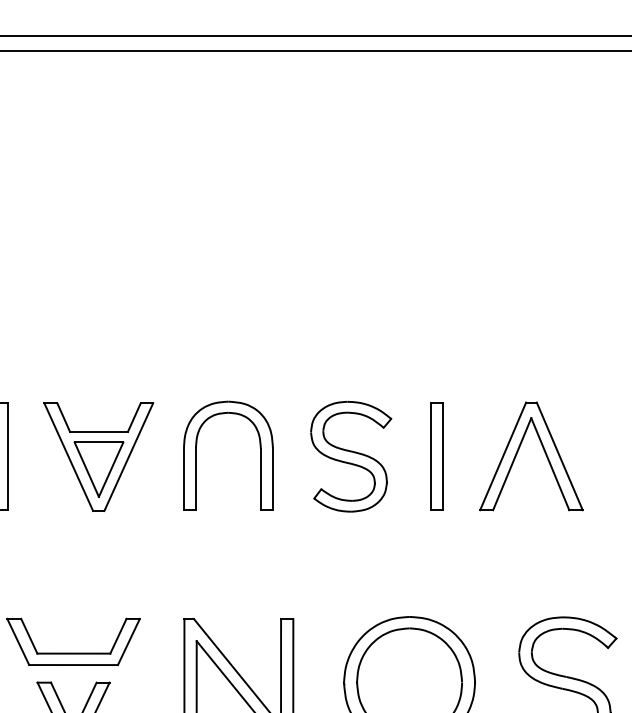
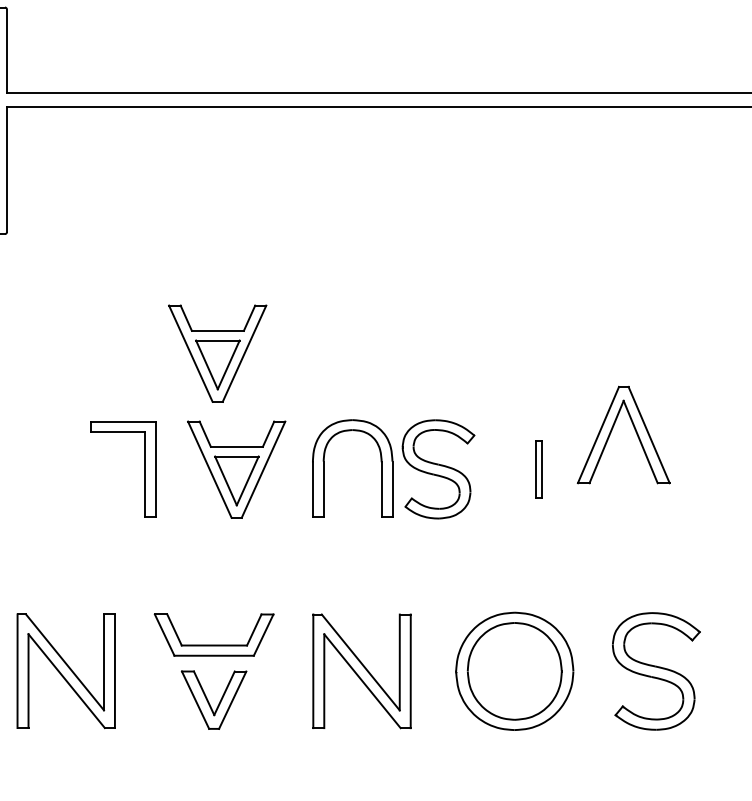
part: (77, 327) -> (217, 353), added
part: (519, 449) -> (613, 428), moved
part: (351, 456) -> (438, 469), moved
part: (436, 456) -> (538, 469), size x0.6

